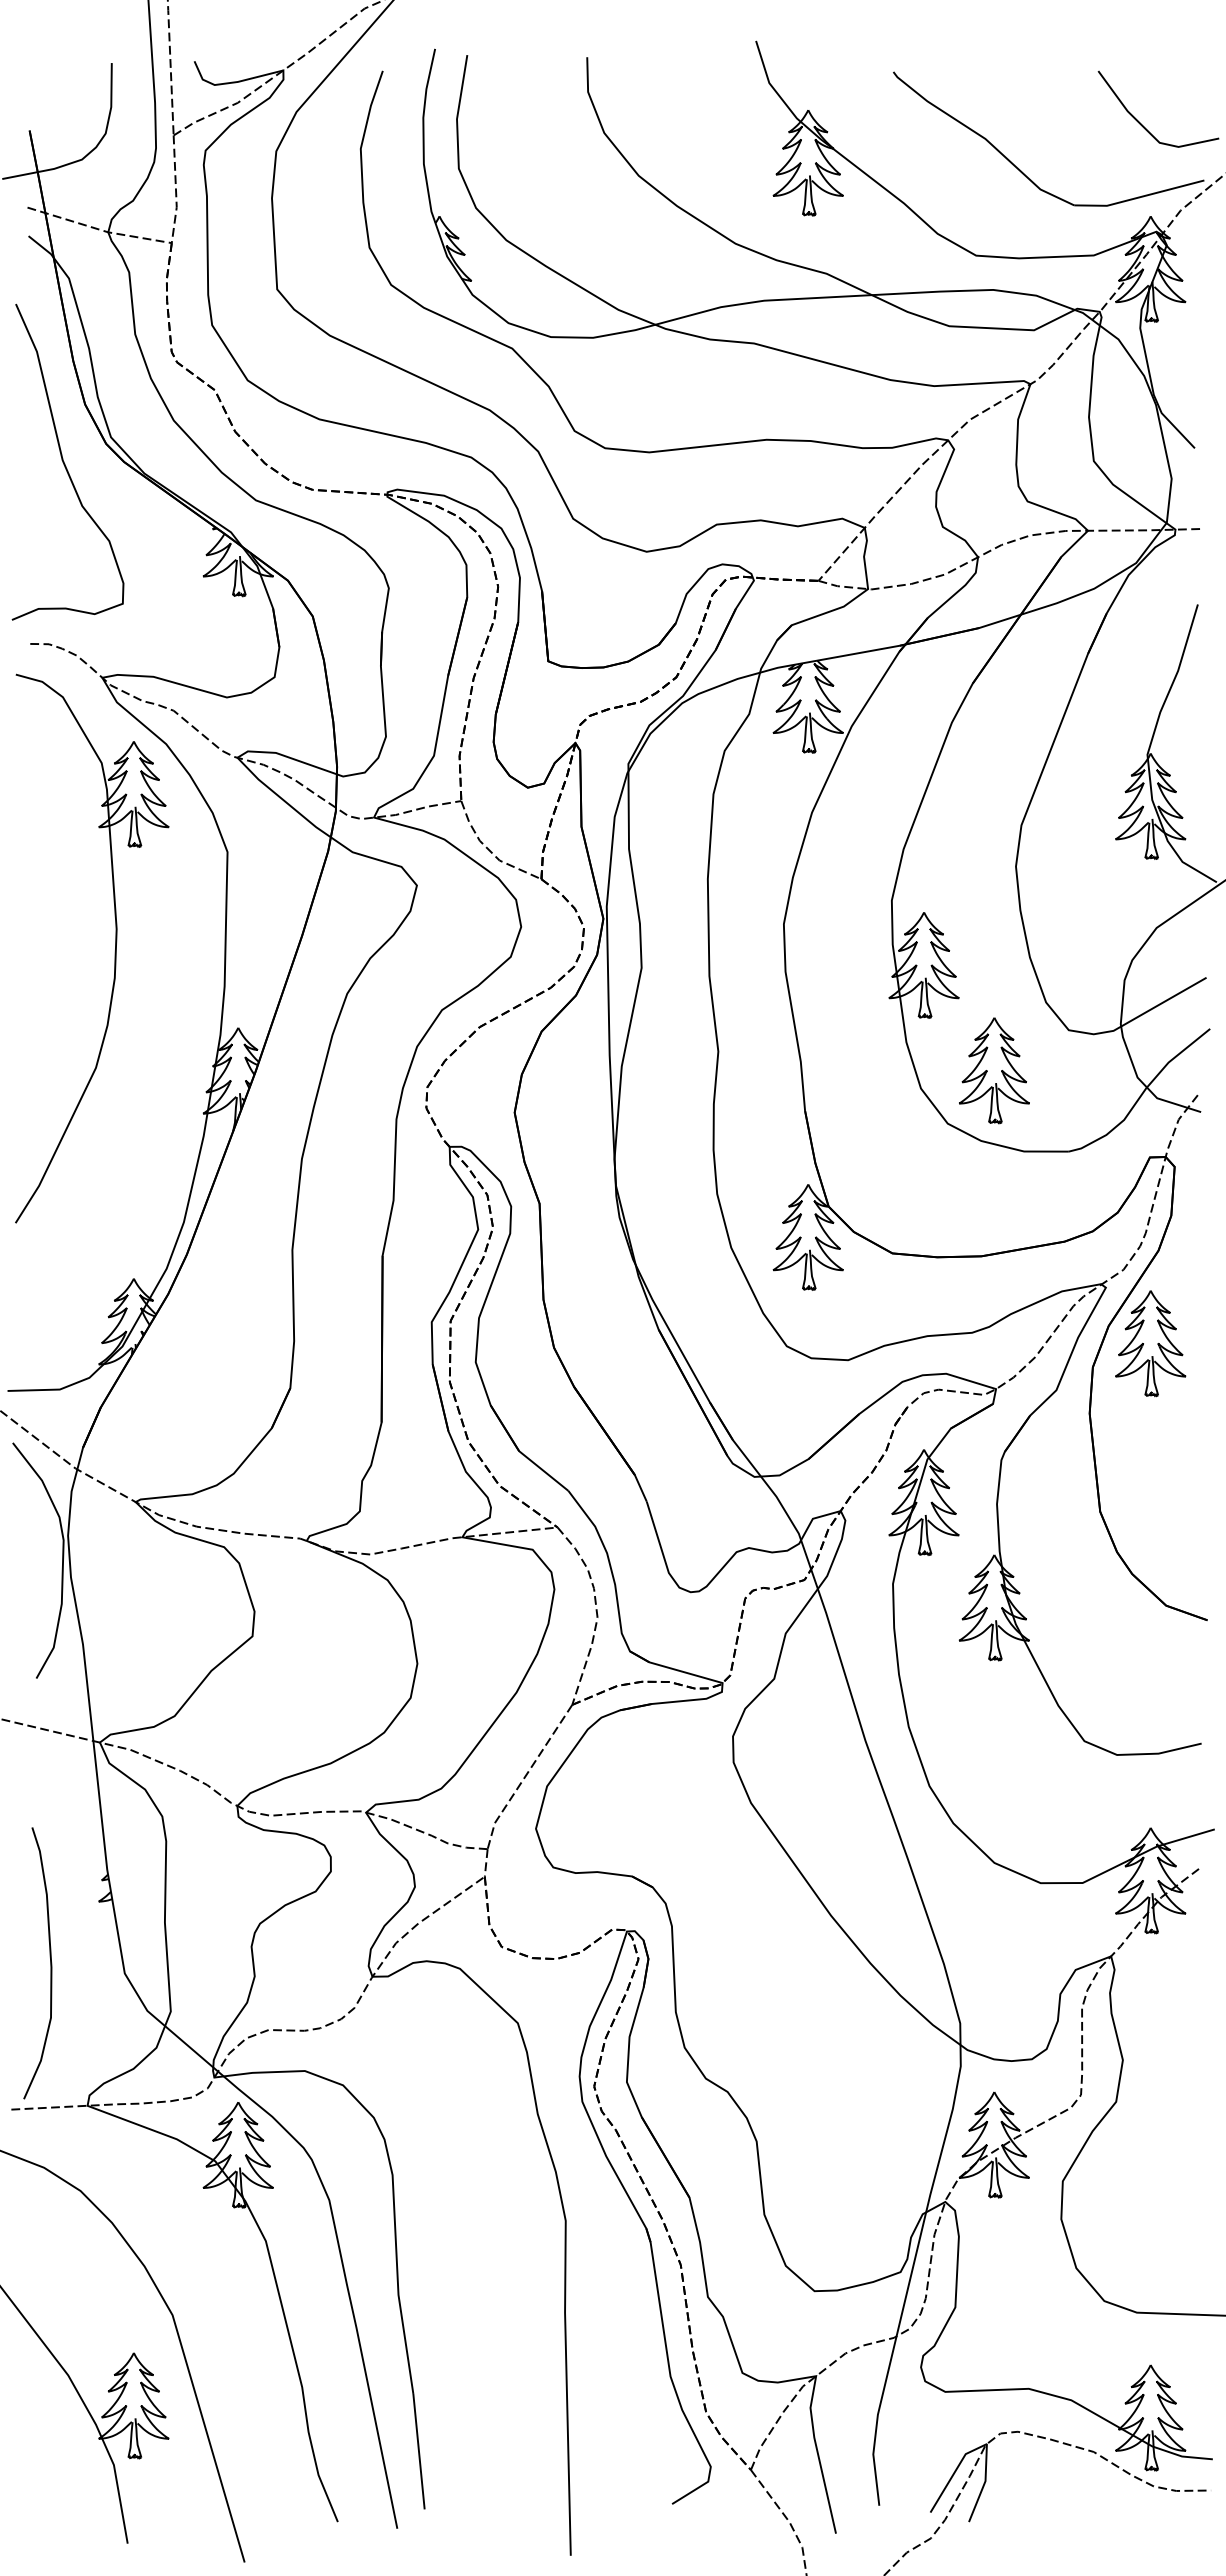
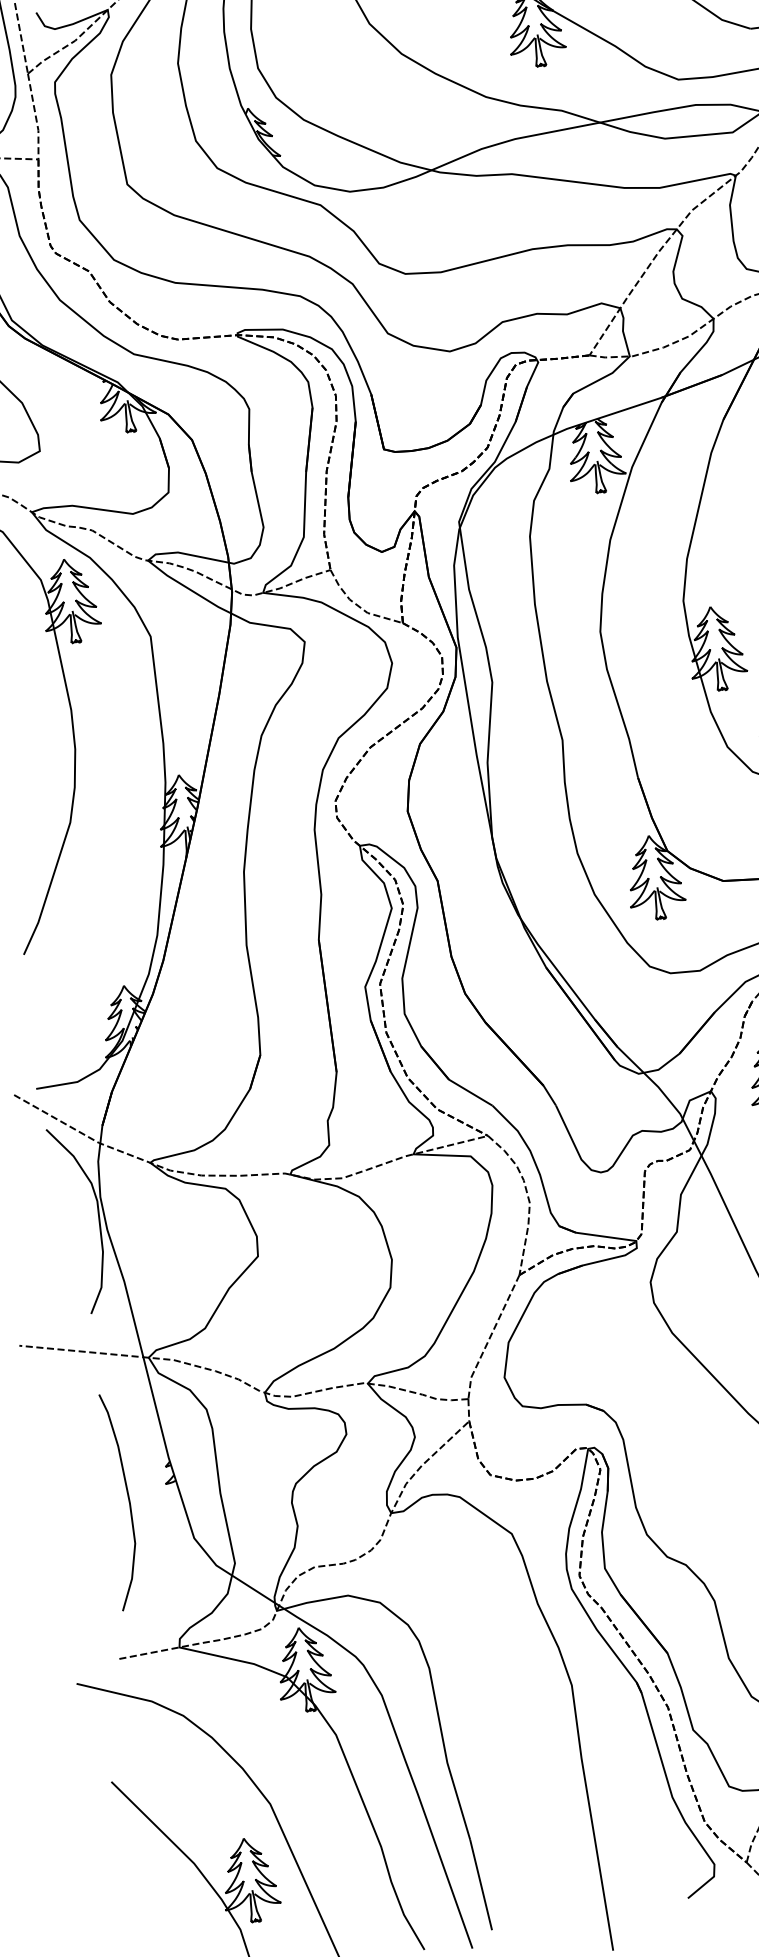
curve: (50, 1963) -> (128, 1500), moved

